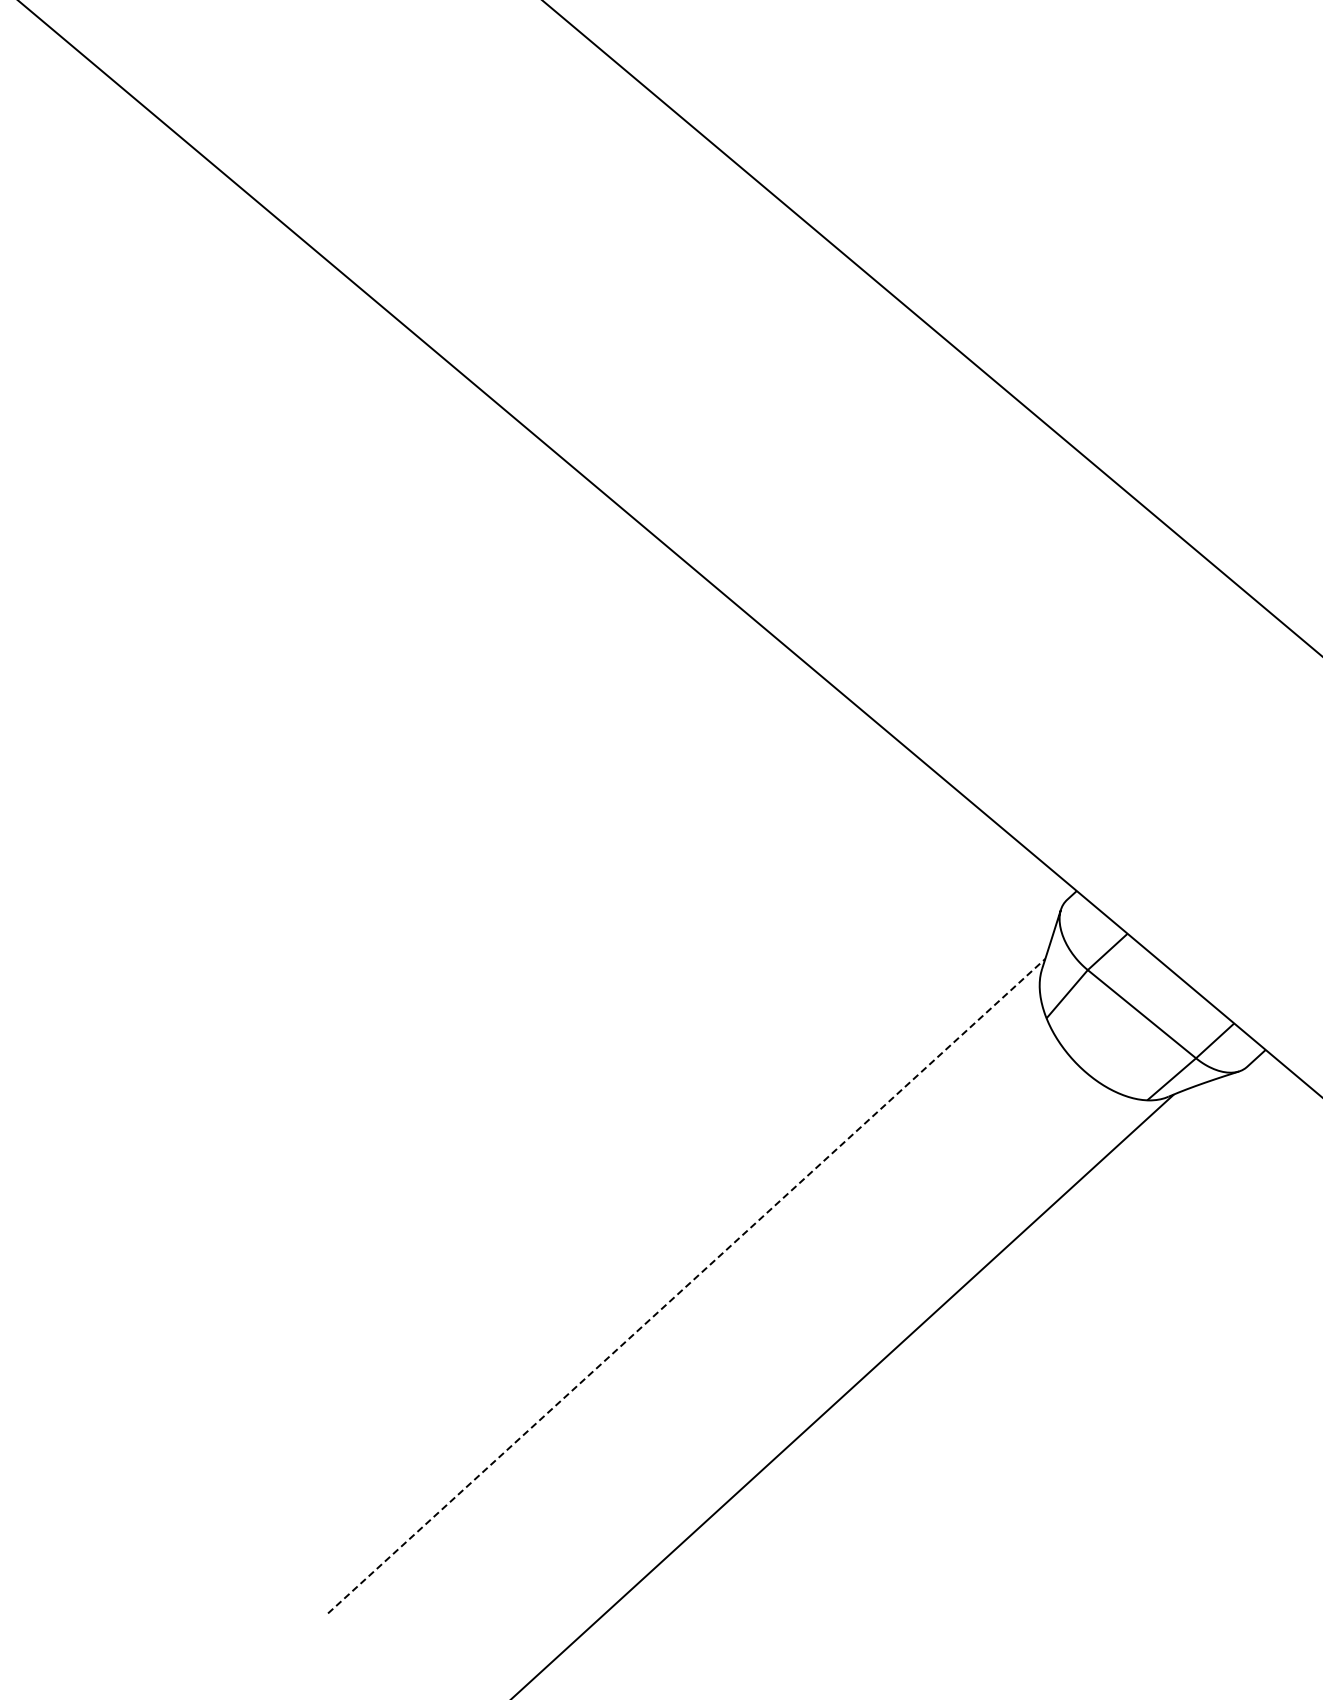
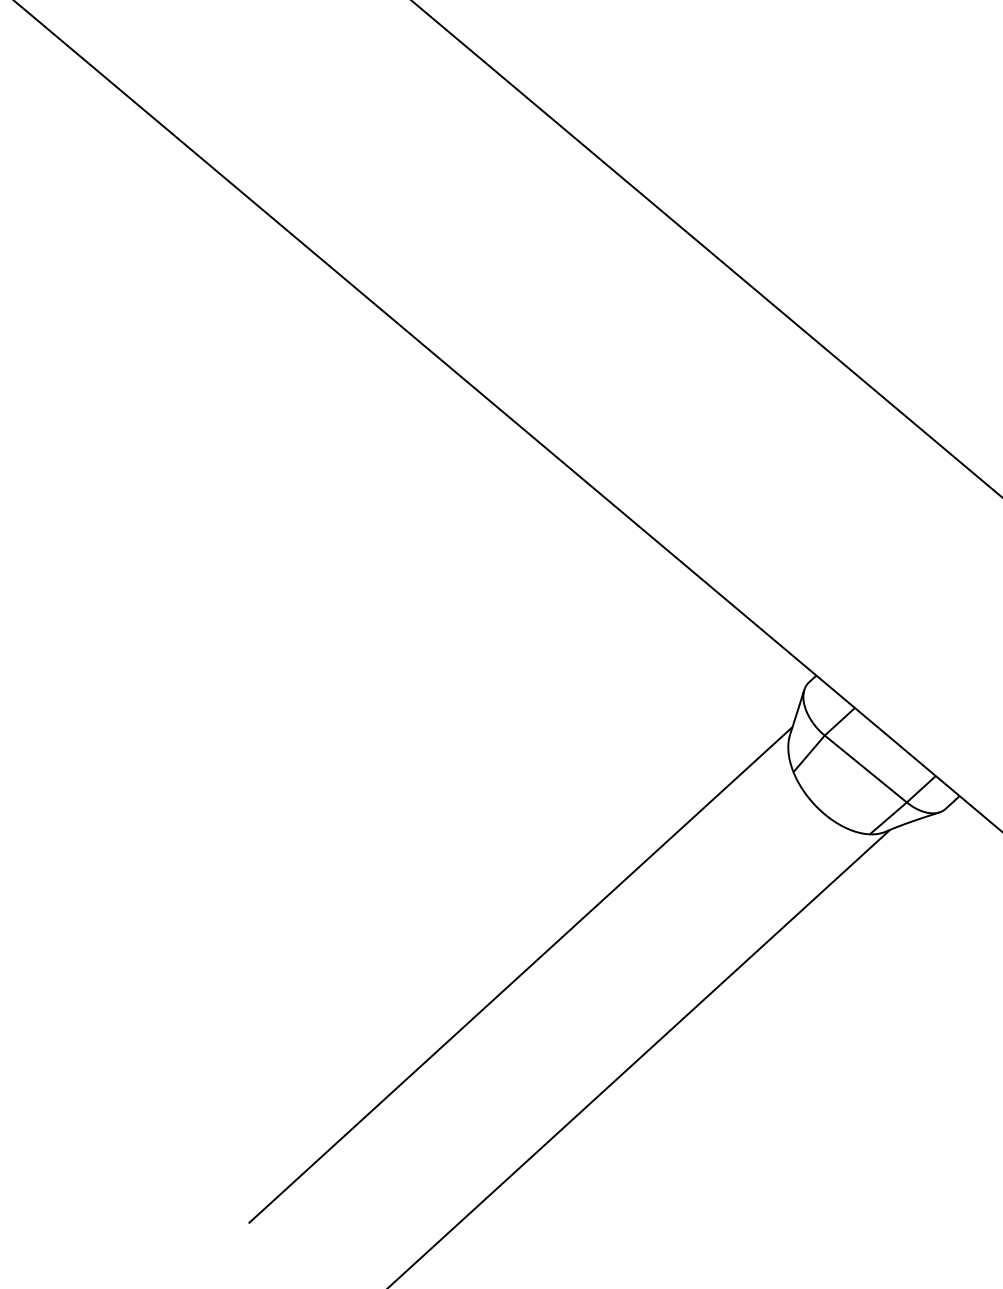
line: (686, 1286) -> (520, 975), dashed -> solid

